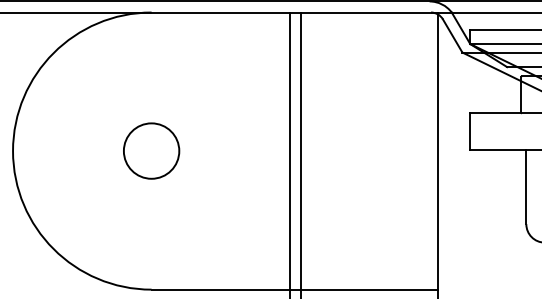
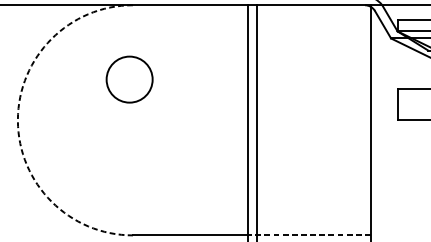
circle: (151, 150) -> (129, 79), moved
arc: (13, 151) -> (18, 120), solid -> dashed
line: (364, 289) -> (309, 235), solid -> dashed

